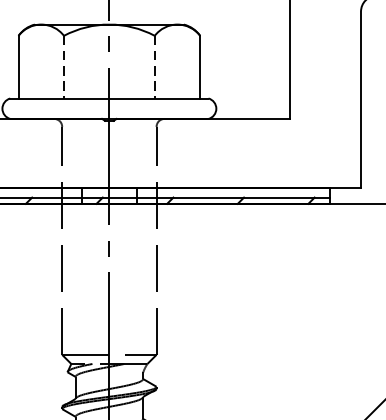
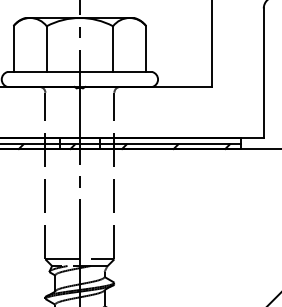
line: (63, 67) -> (46, 49), dashed -> solid
line: (155, 67) -> (113, 49), dashed -> solid

